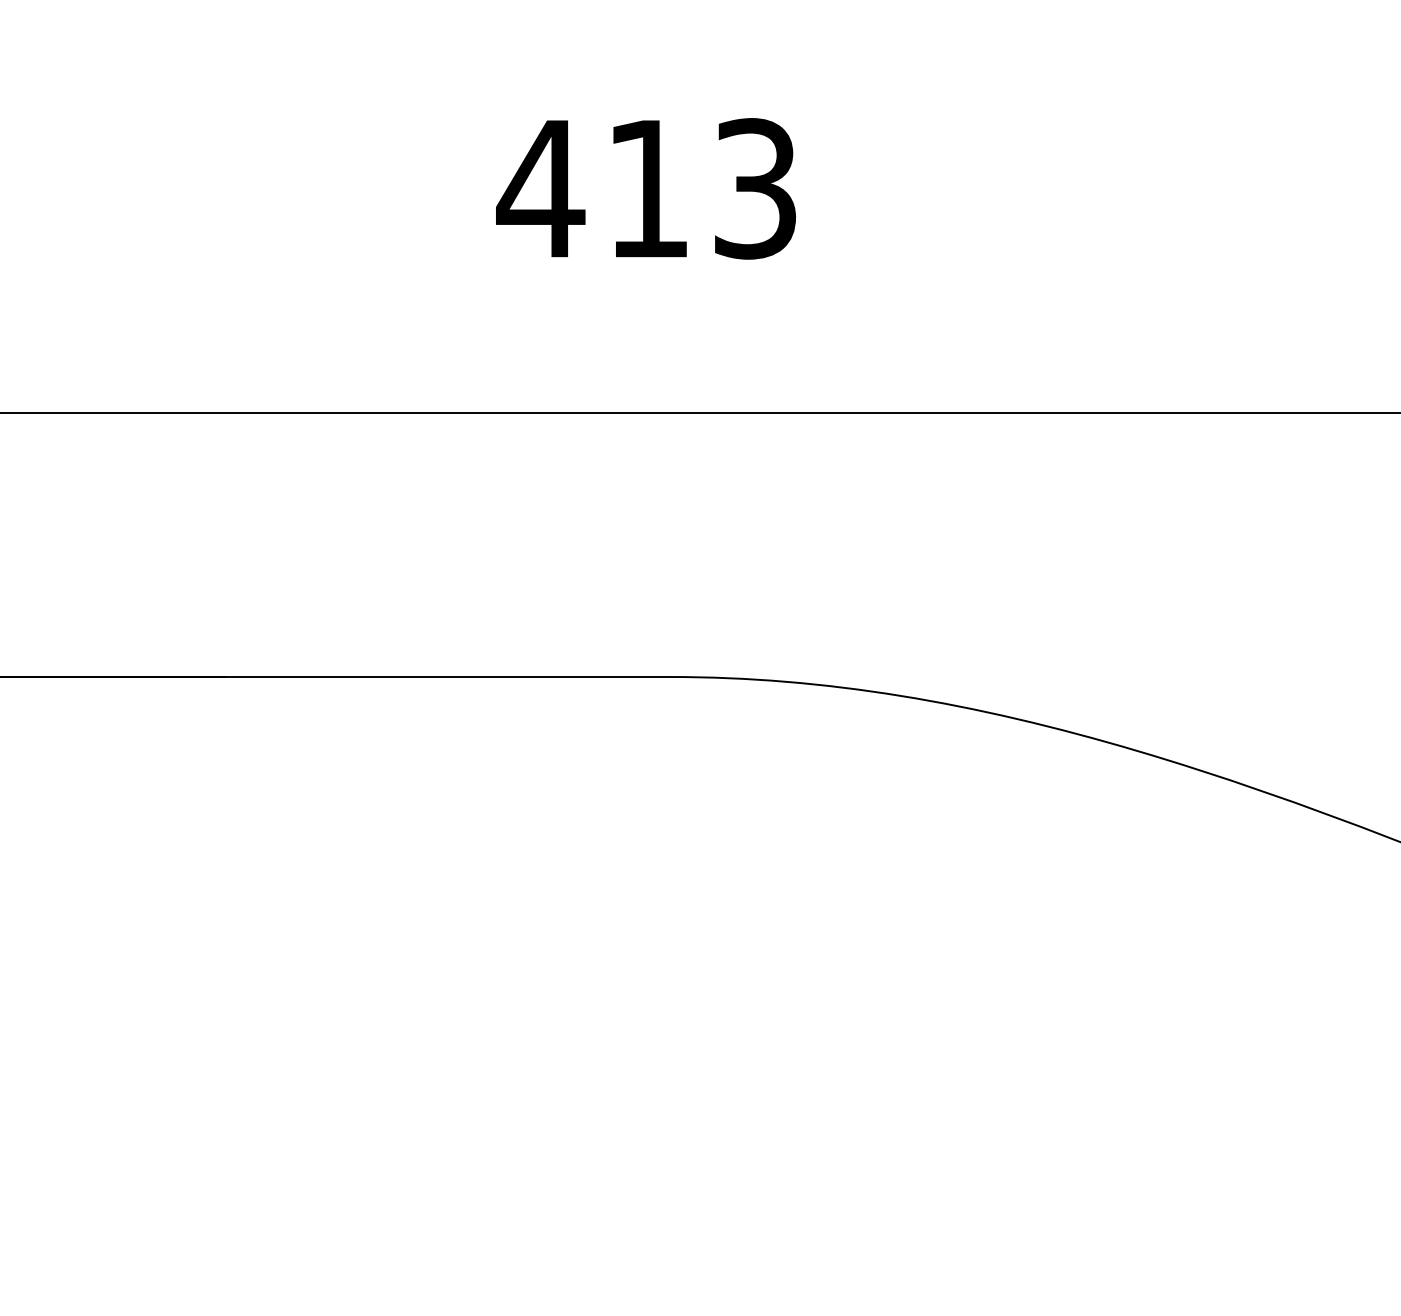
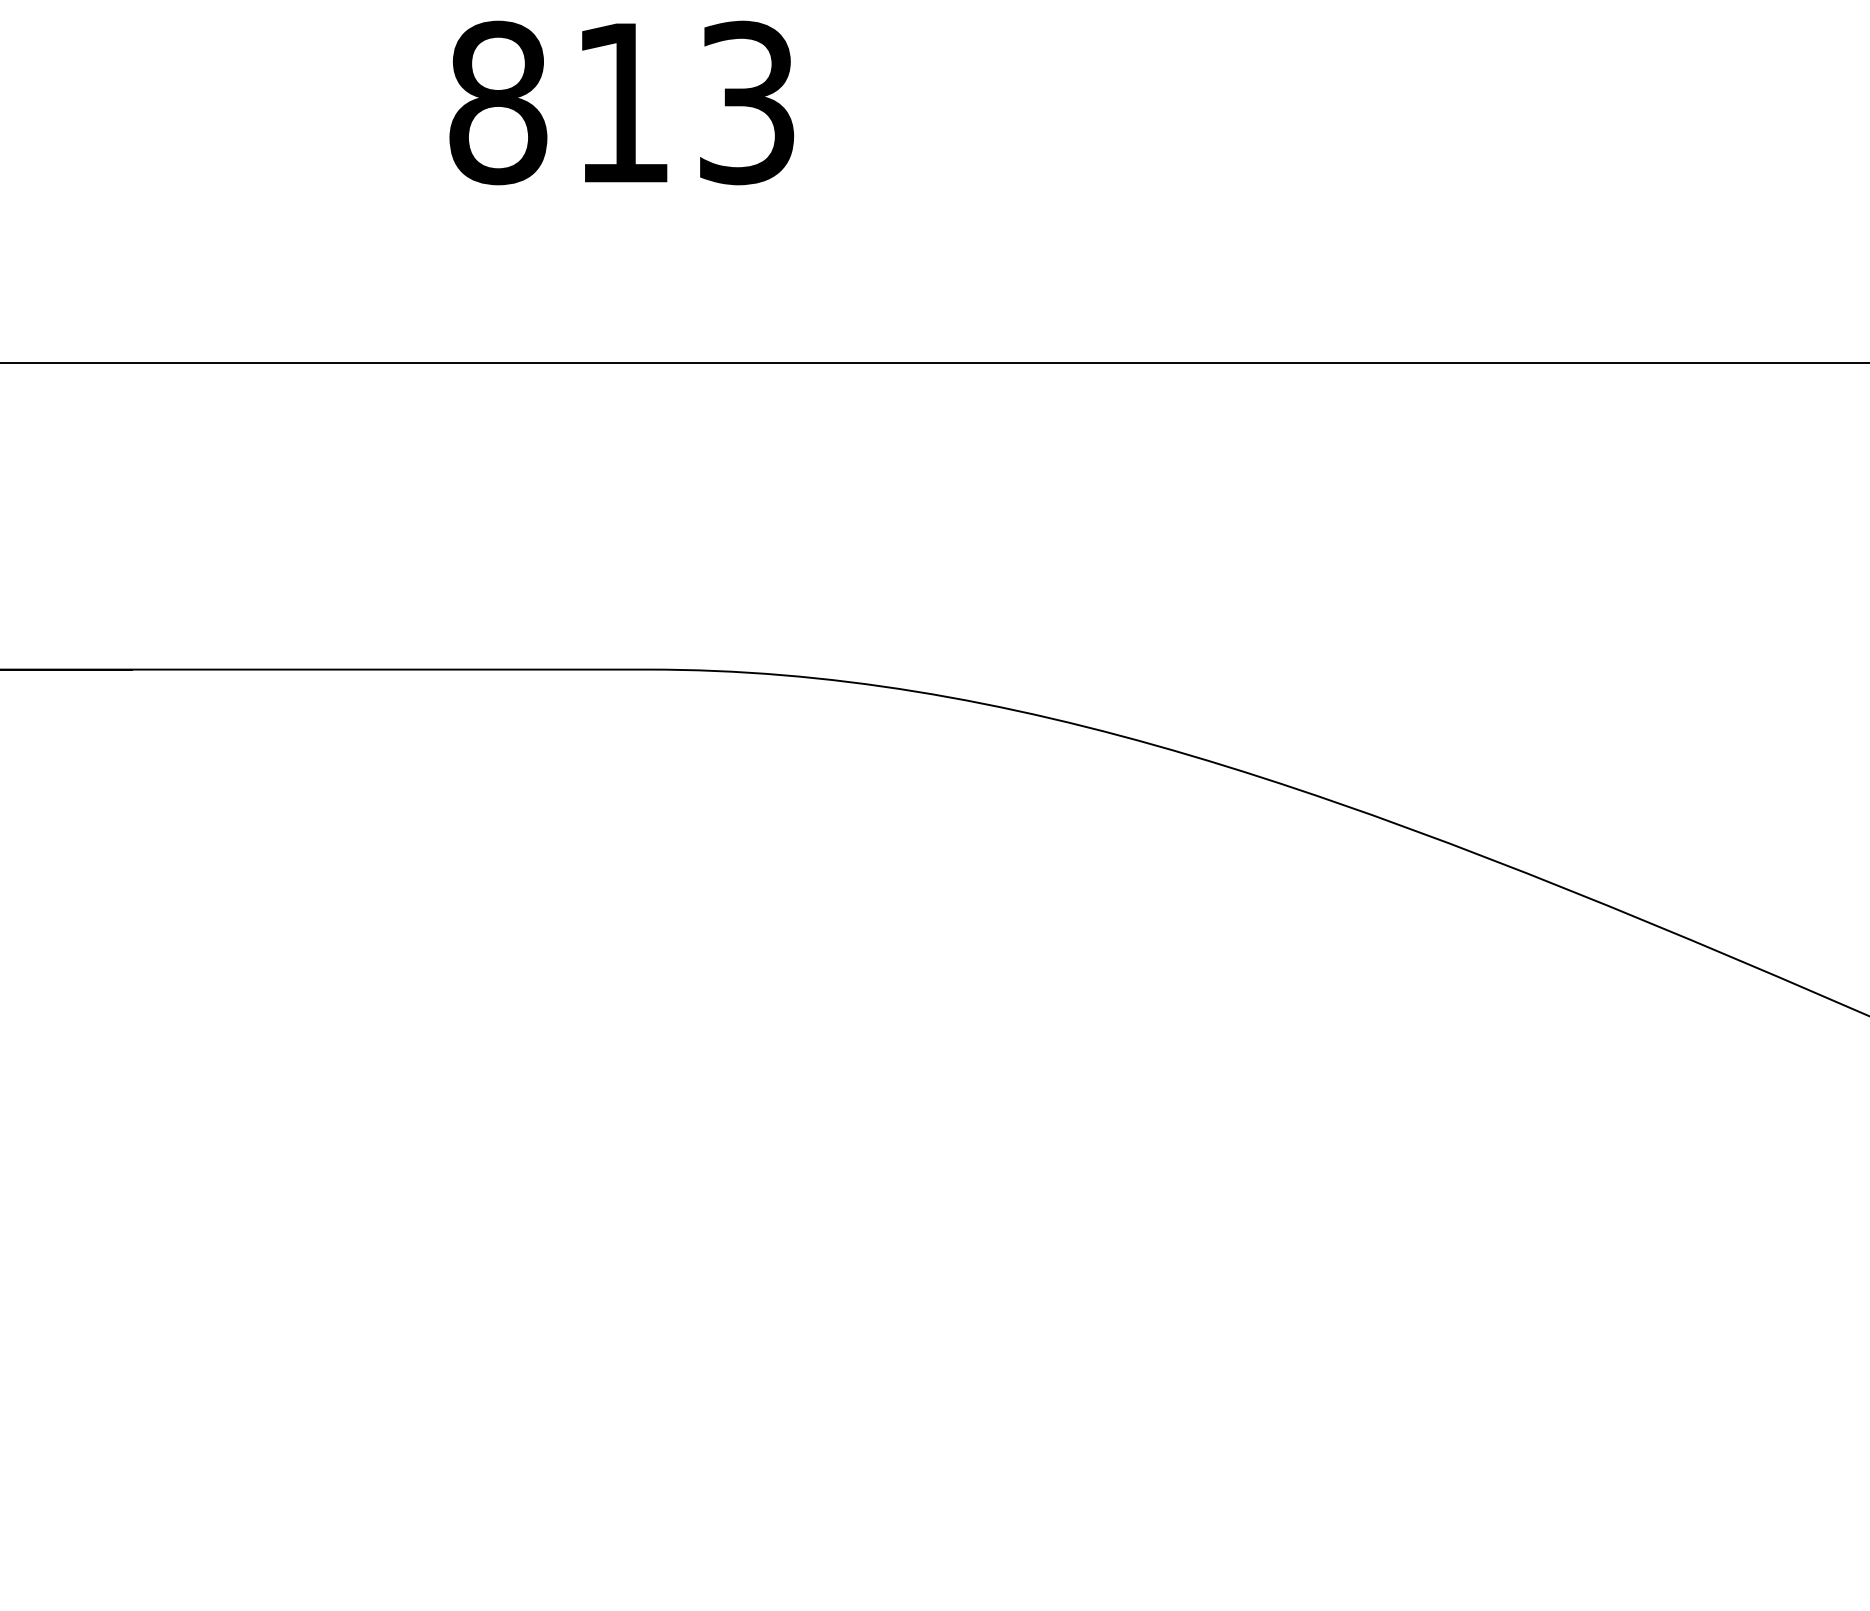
text: (540, 188) -> (497, 102), 413 -> 813

